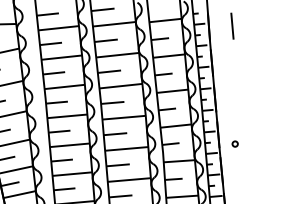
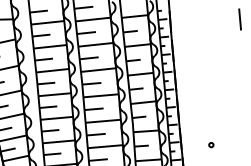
line: (232, 25) -> (240, 18), moved
part: (234, 143) -> (210, 144), moved

